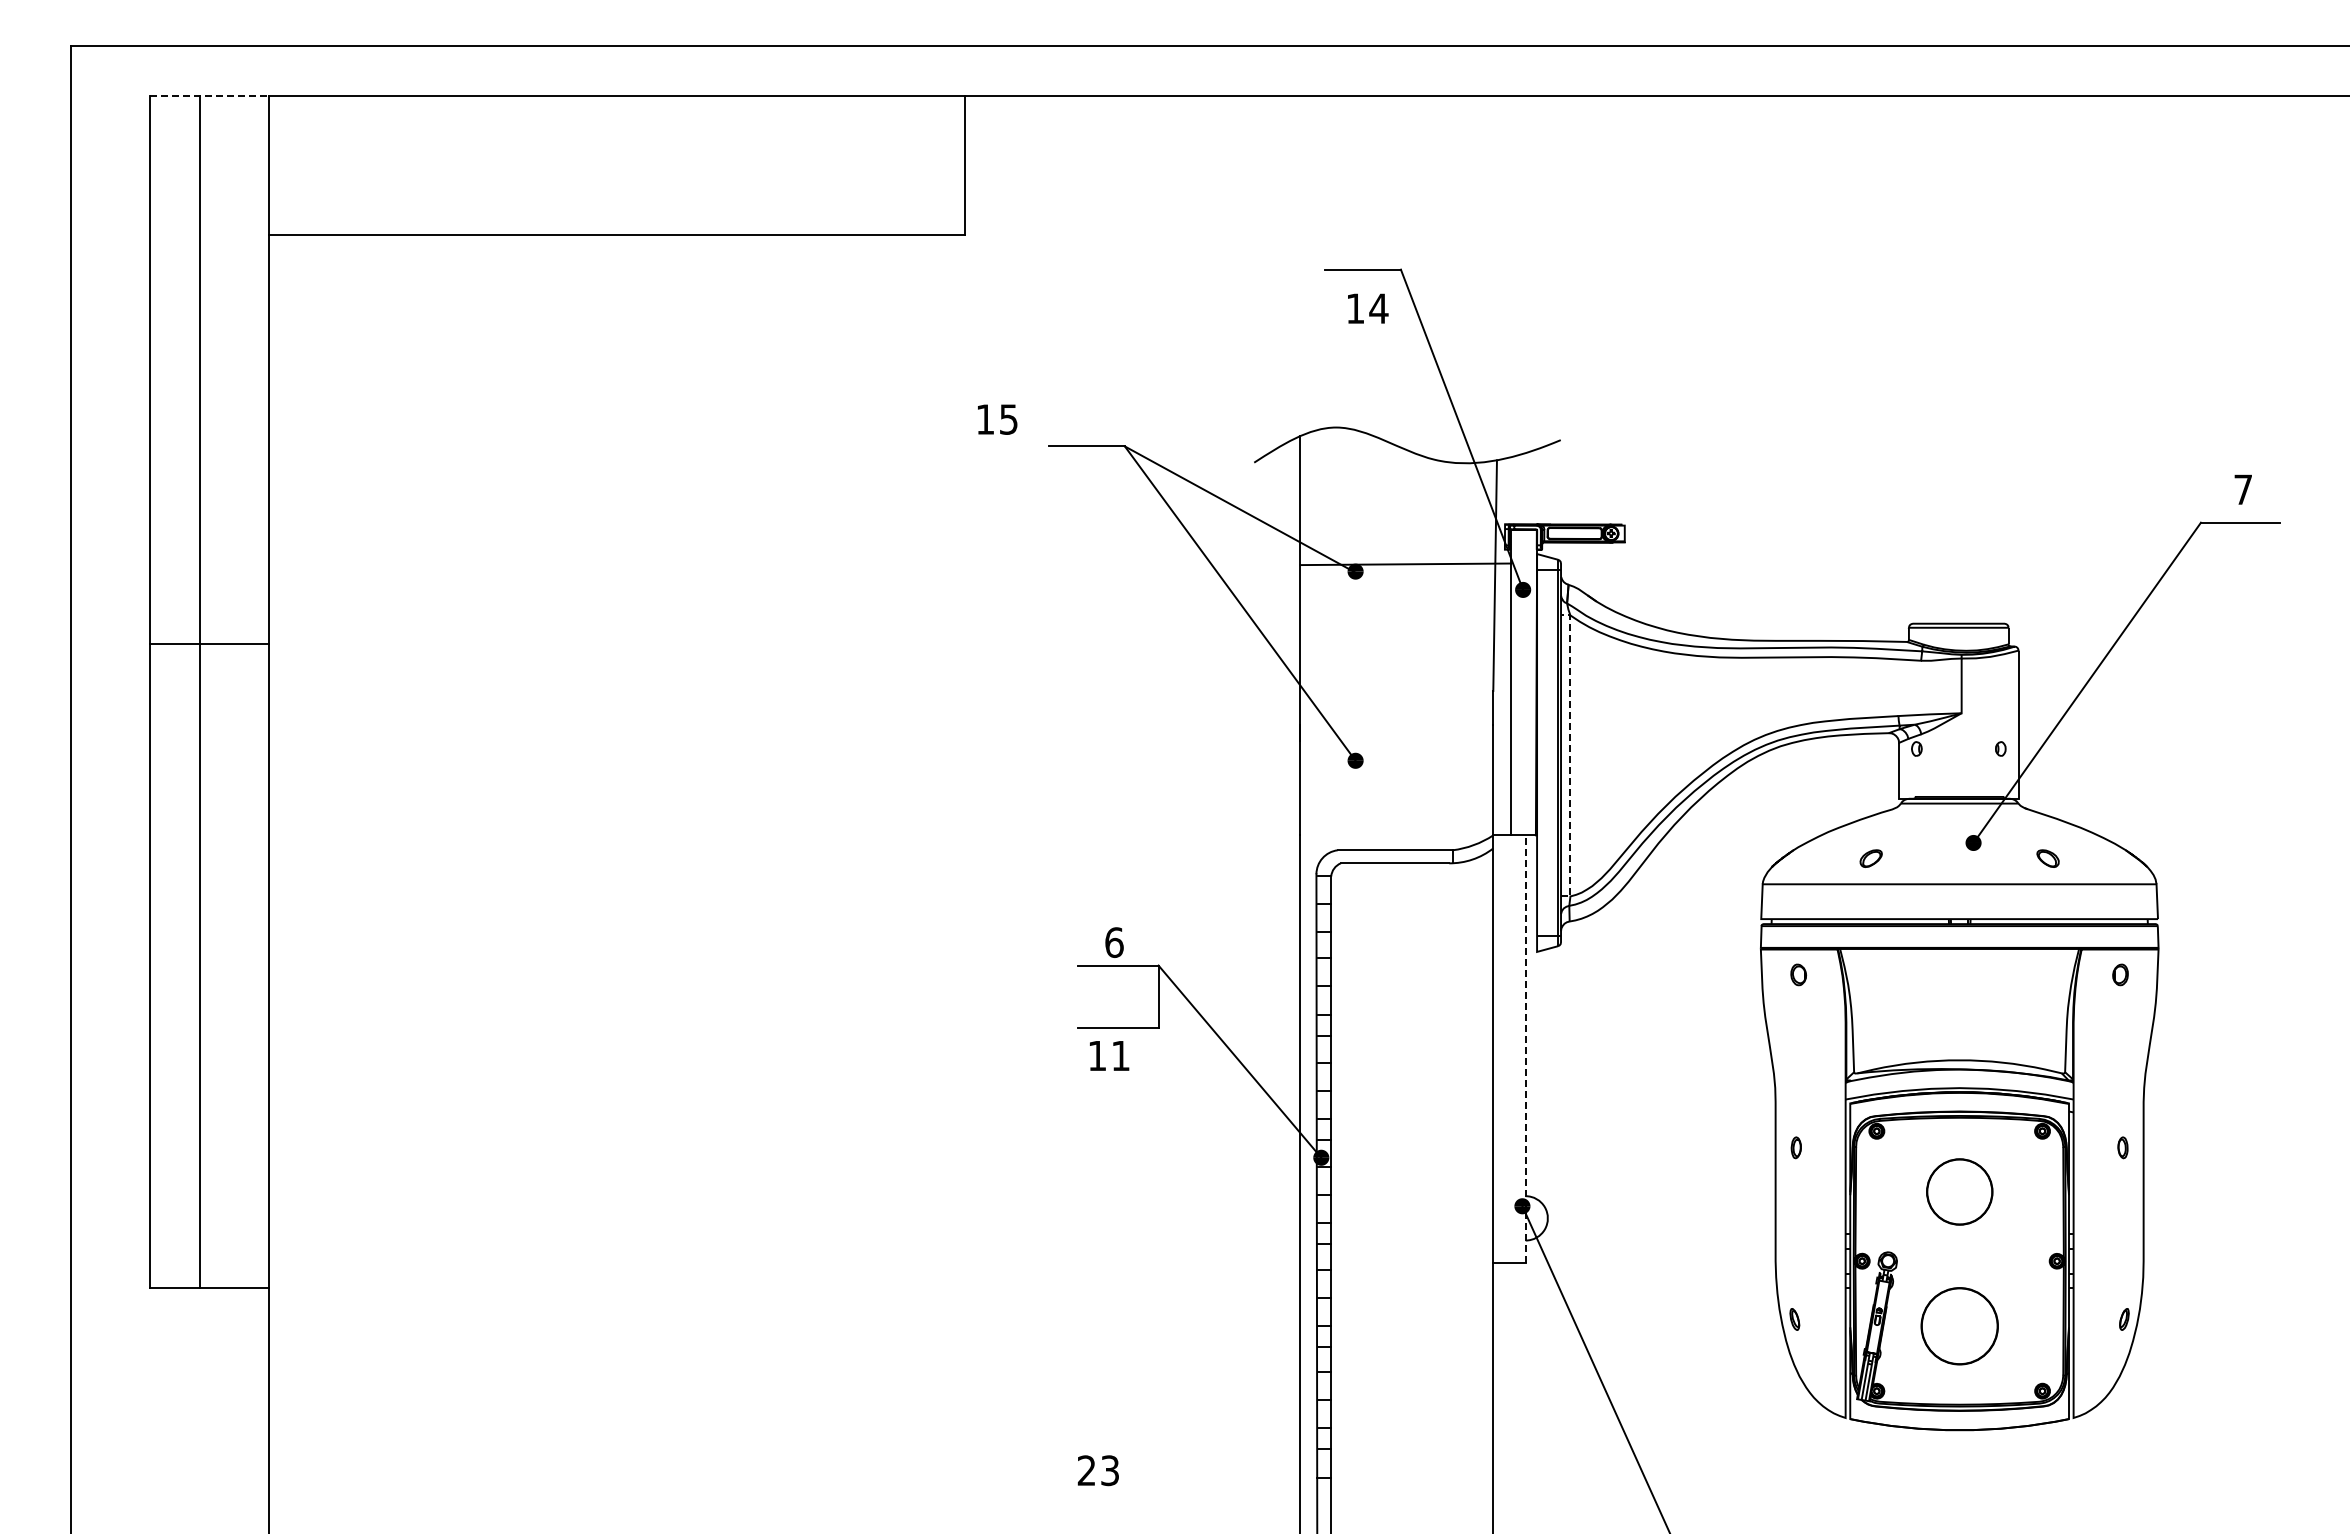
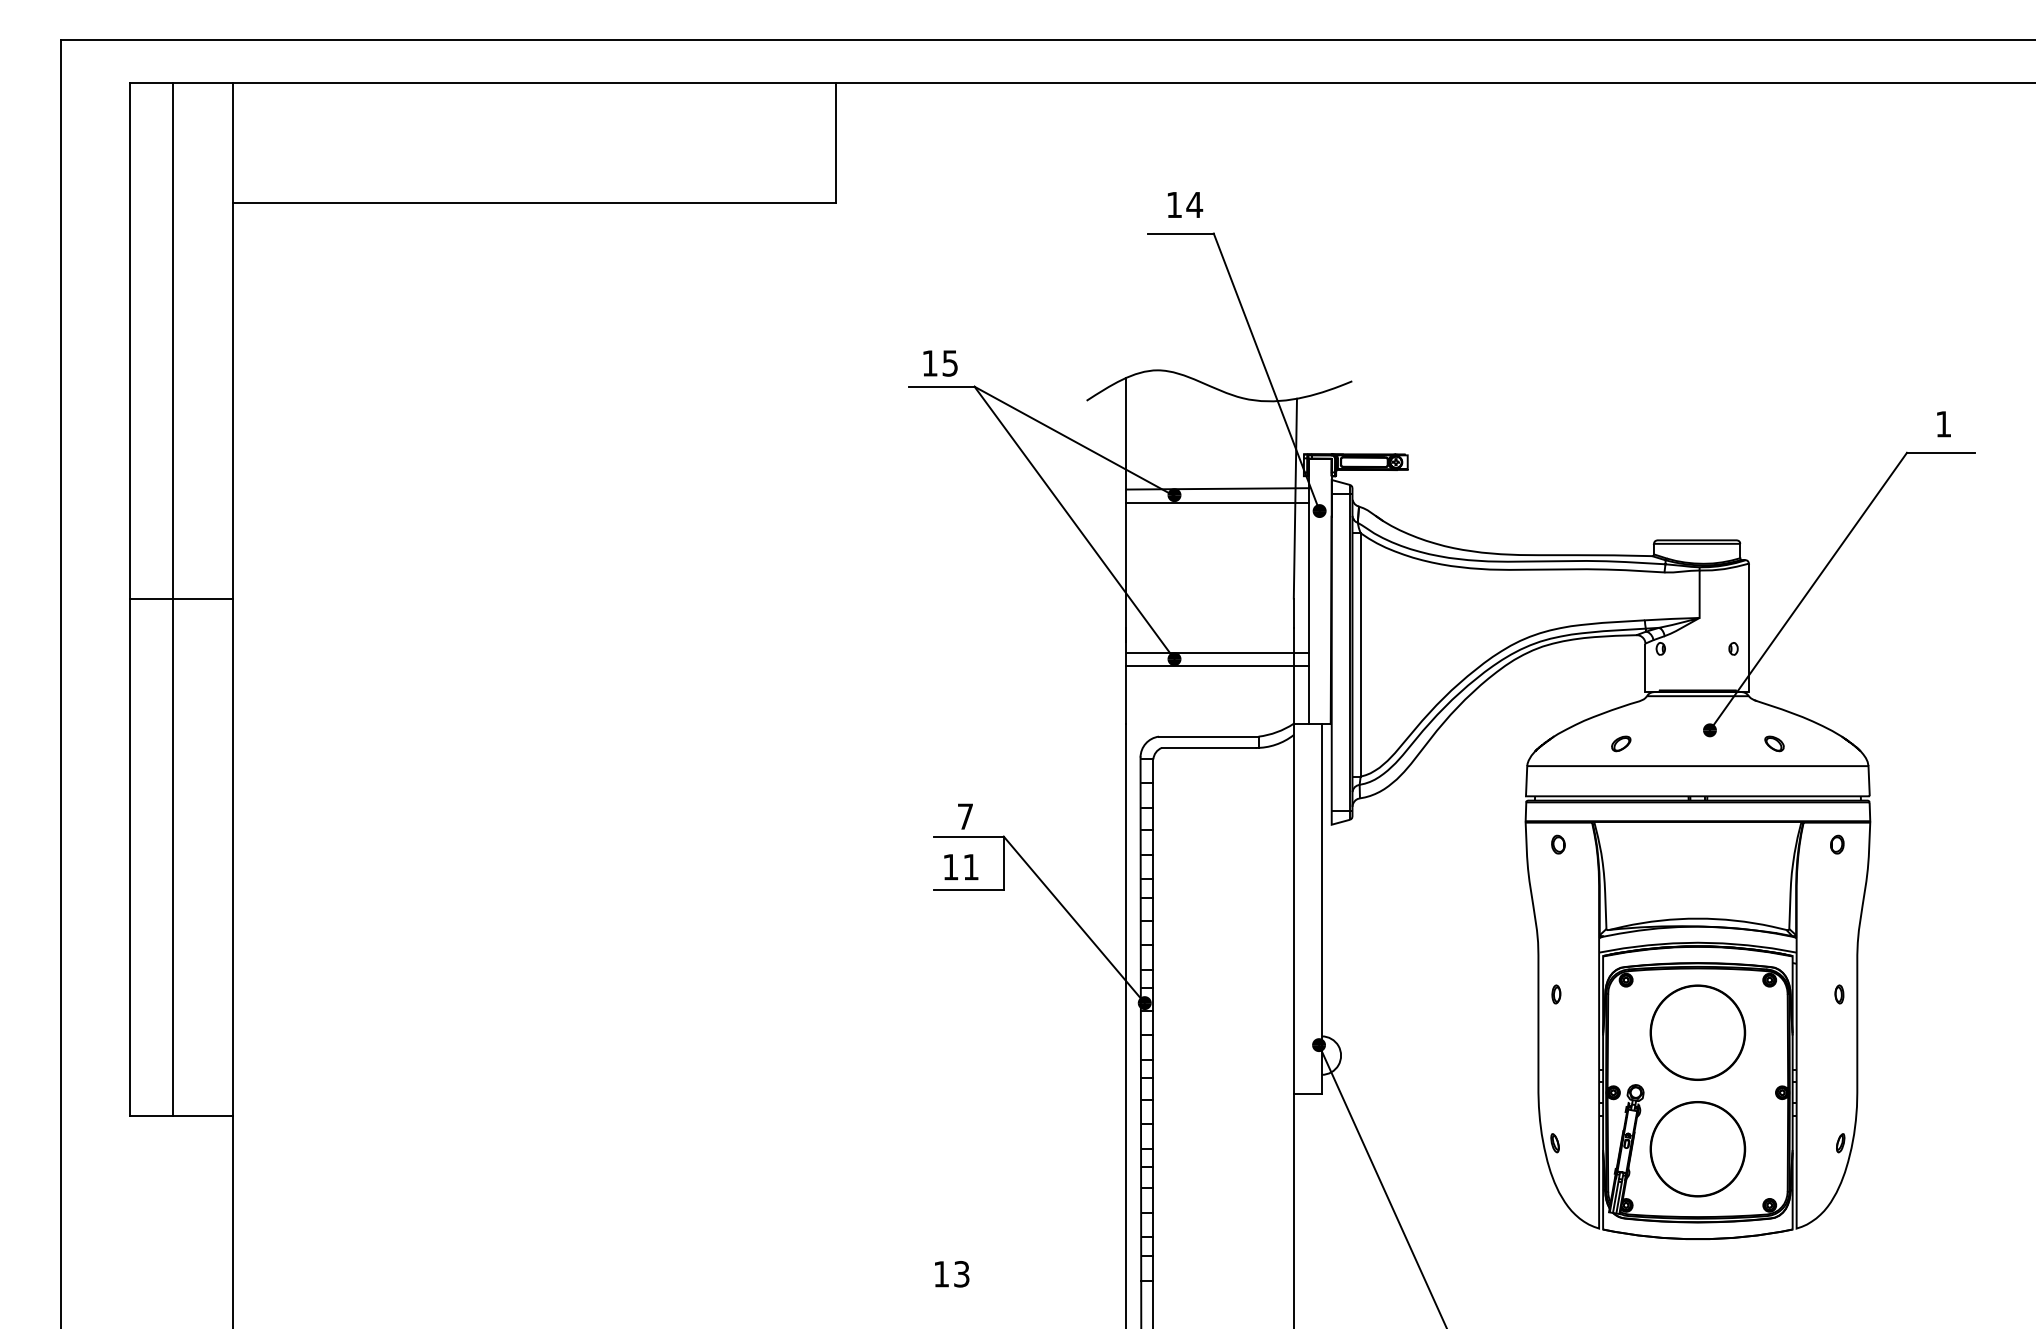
line: (209, 95) -> (181, 82), dashed -> solid
text: (1368, 308) -> (1185, 204), moved
text: (997, 419) -> (940, 363), moved
text: (2242, 489) -> (1942, 424), 7 -> 1
line: (1405, 580) -> (1217, 502), added
line: (209, 643) -> (181, 599), moved
line: (1405, 753) -> (1217, 652), added
line: (1570, 755) -> (1360, 654), dashed -> solid
line: (1405, 768) -> (1217, 665), added
text: (1114, 942) -> (965, 816), 6 -> 7
line: (1525, 1049) -> (1321, 909), dashed -> solid
text: (1109, 1055) -> (961, 866), moved
circle: (1959, 1191) -> (1697, 1032), size x1.67
circle: (1959, 1325) -> (1697, 1148), size x1.43
text: (1086, 1470) -> (941, 1274), 23 -> 13

